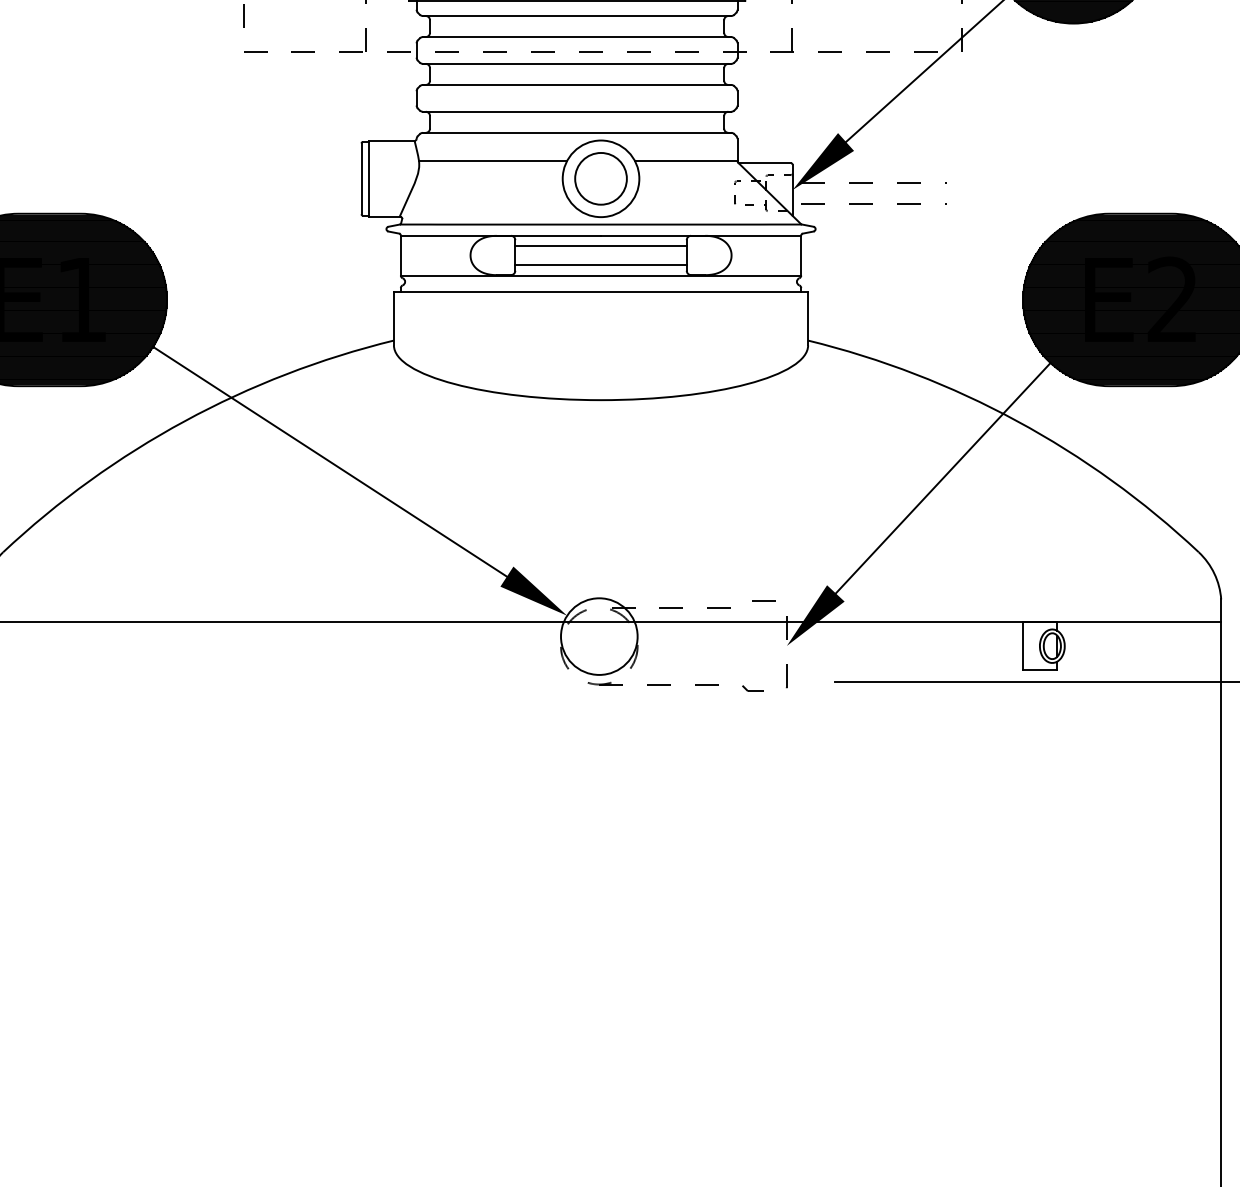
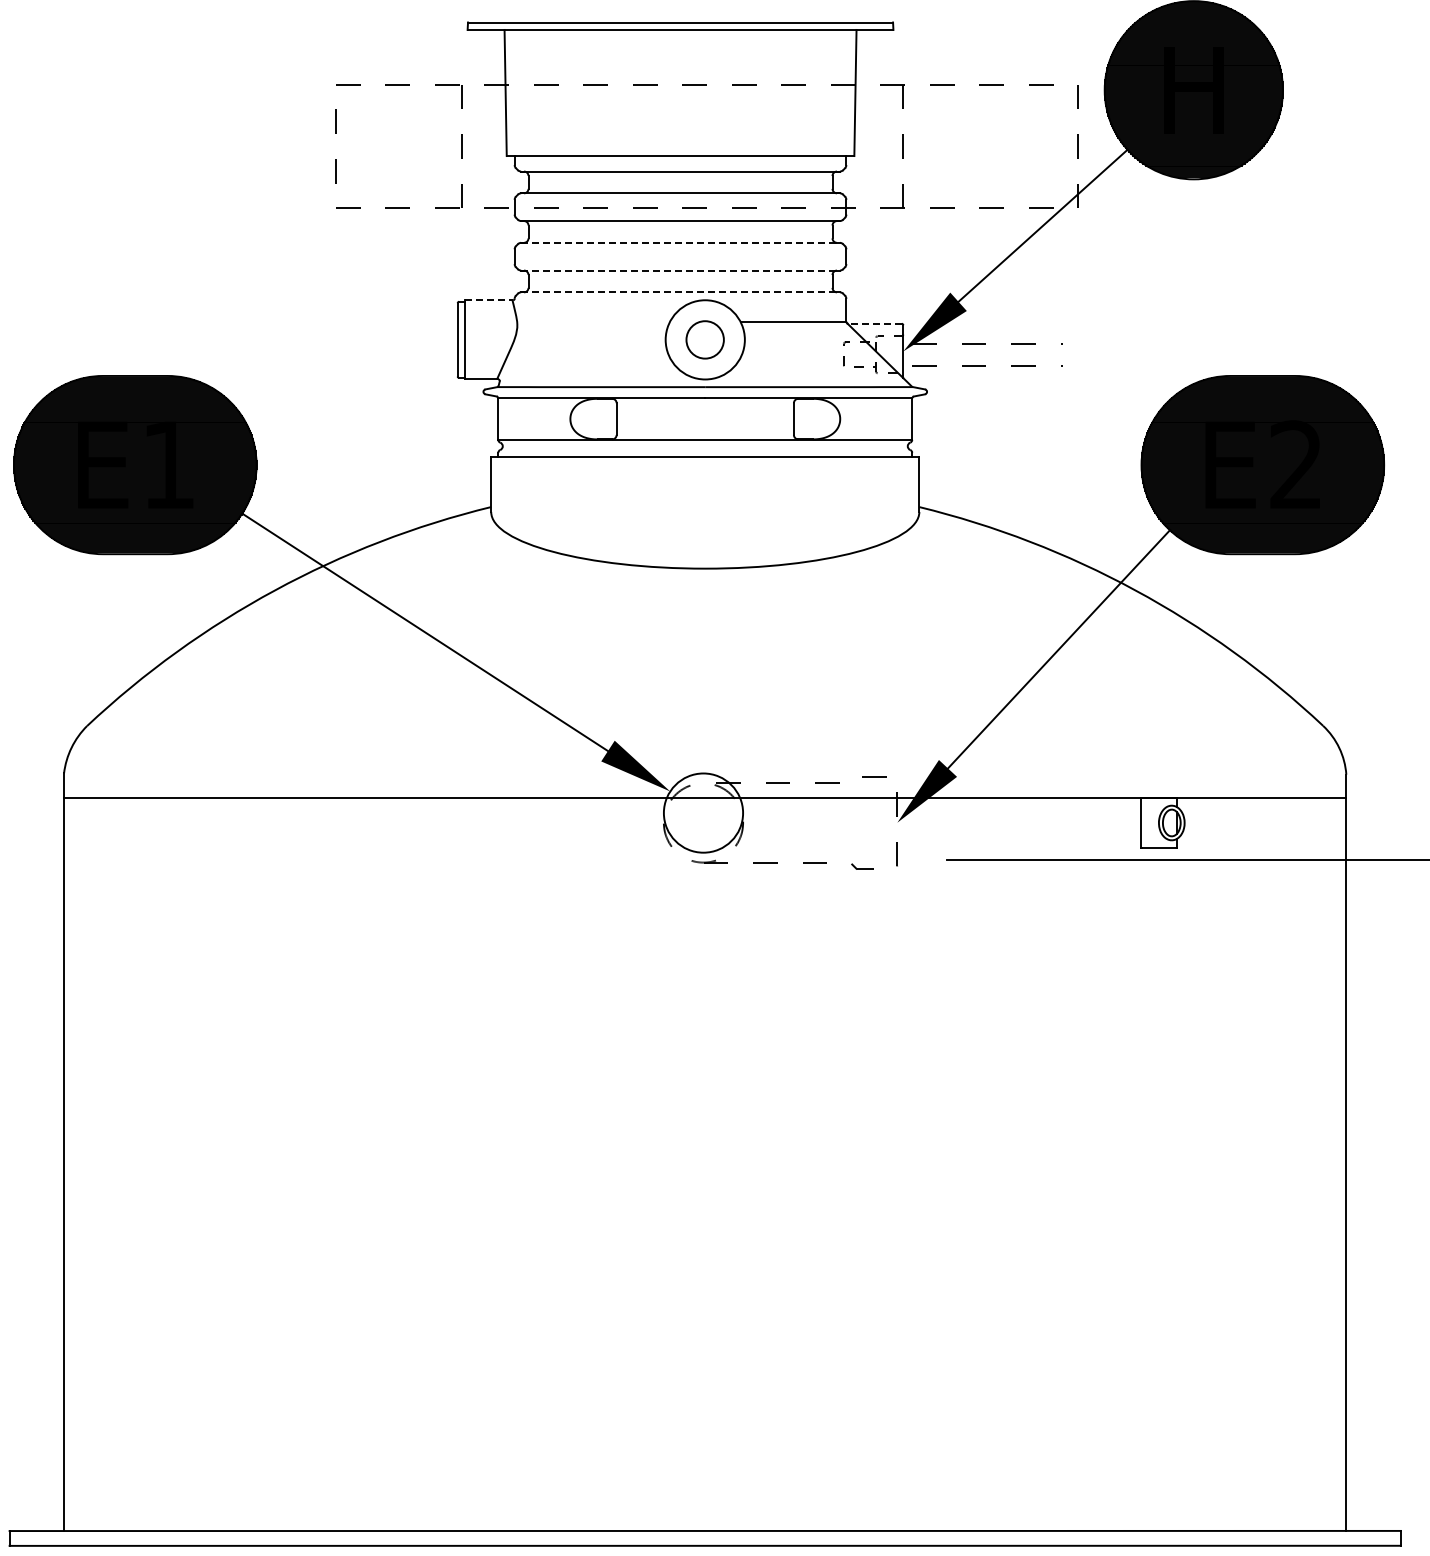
line: (578, 84) -> (681, 242), solid -> dashed
line: (578, 111) -> (681, 270), solid -> dashed
line: (578, 133) -> (681, 292), solid -> dashed
line: (392, 140) -> (489, 300), solid -> dashed
line: (492, 161) -> (593, 321), removed
line: (765, 162) -> (875, 323), solid -> dashed
circle: (600, 178) -> (704, 339), size x0.7
line: (600, 246) -> (704, 409), removed
line: (600, 264) -> (704, 428), removed

